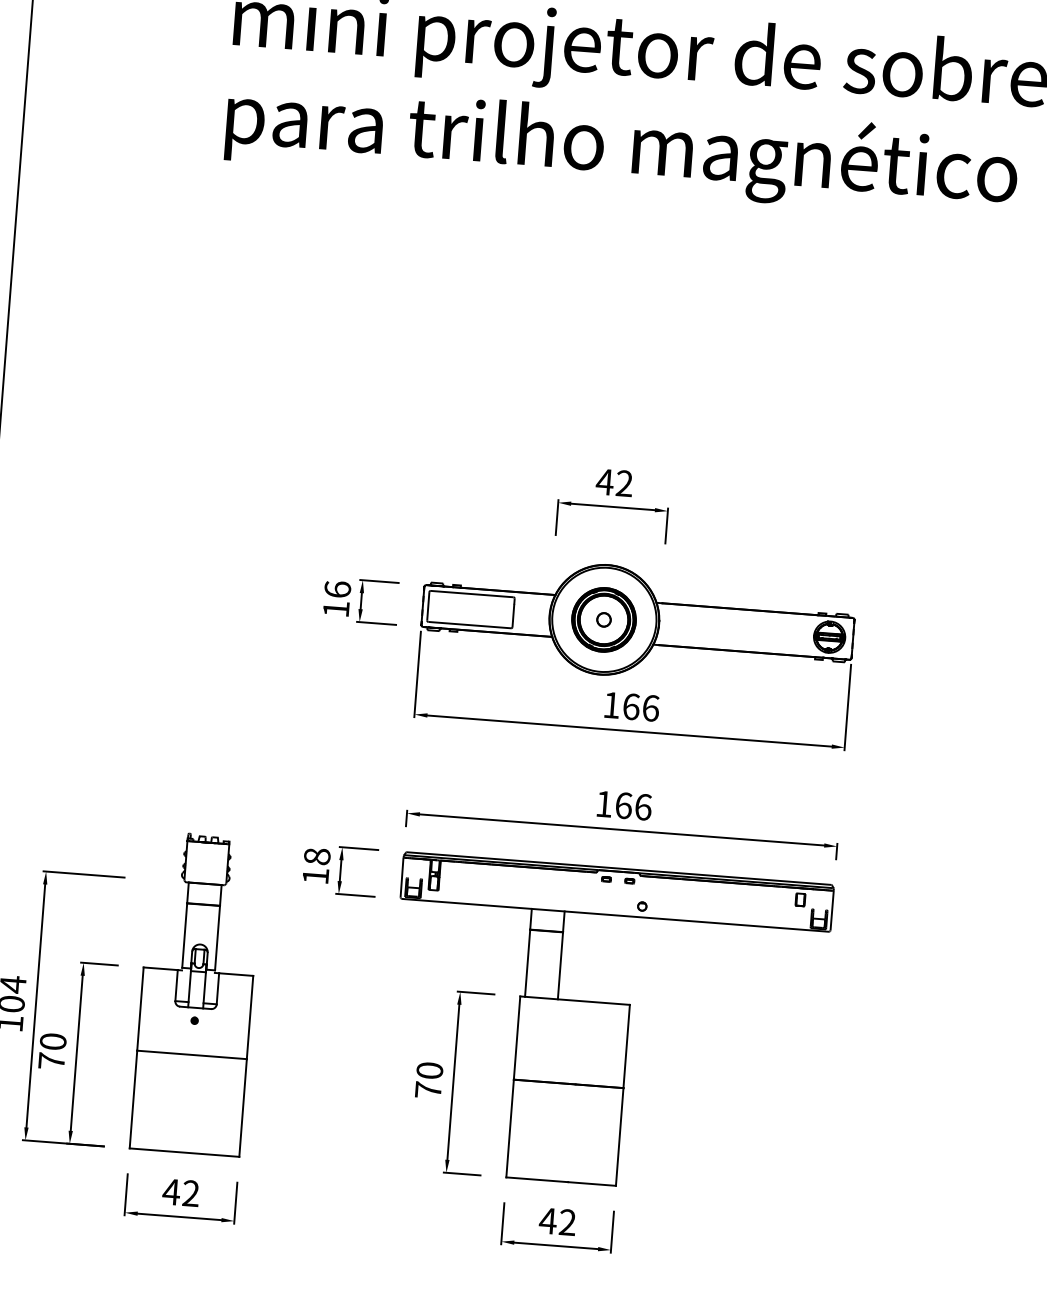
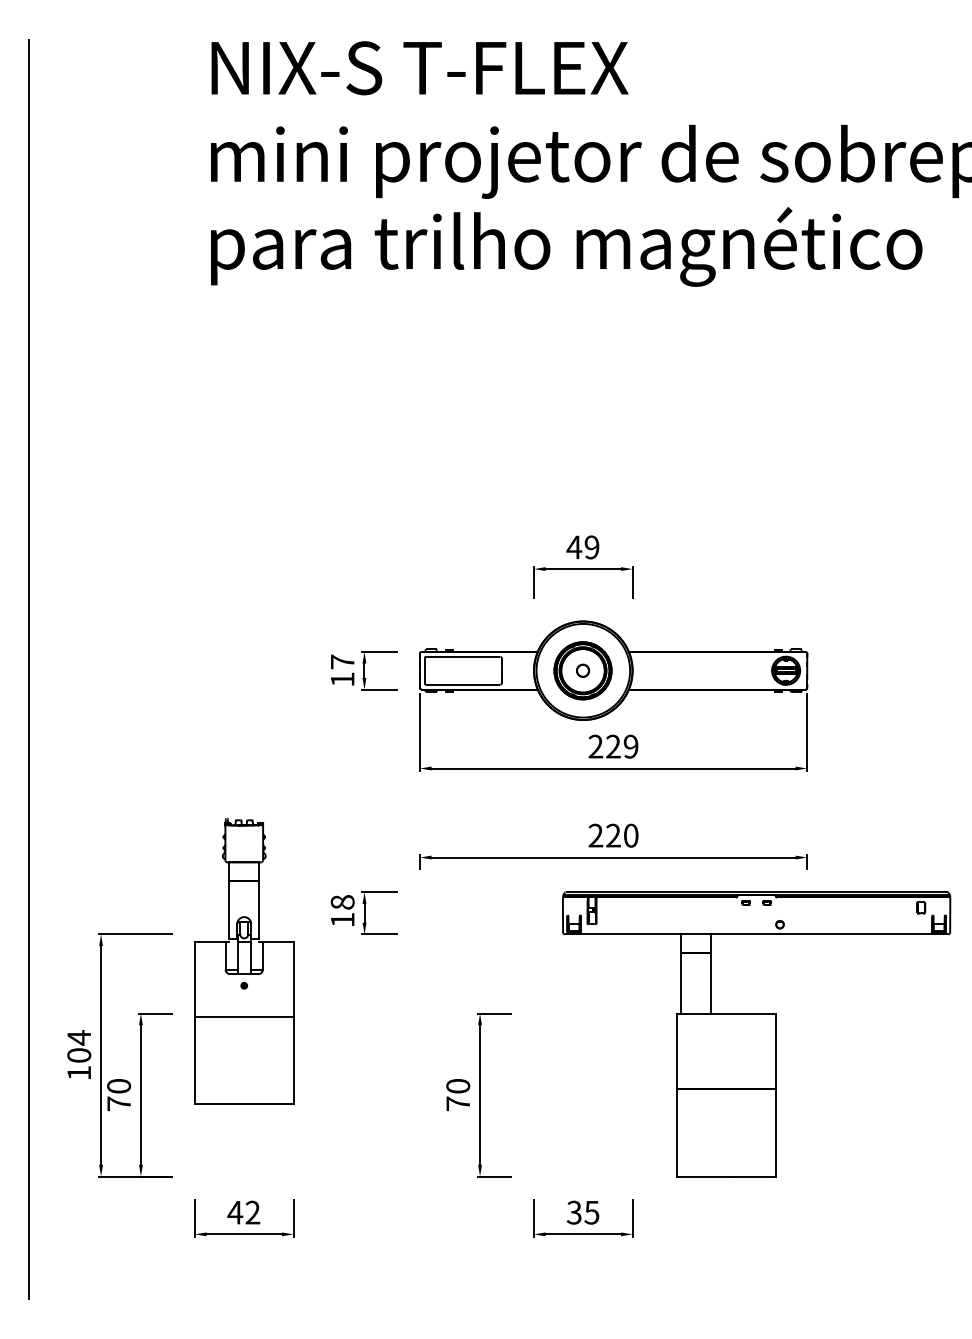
text: (623, 483) -> (591, 547), 42 -> 49
text: (337, 589) -> (342, 661), 16 -> 17
text: (631, 706) -> (613, 746), 166 -> 229
text: (623, 805) -> (613, 835), 166 -> 220
part: (197, 993) -> (244, 961), moved
part: (606, 1026) -> (756, 1034), moved
text: (557, 1221) -> (582, 1212), 42 -> 35

